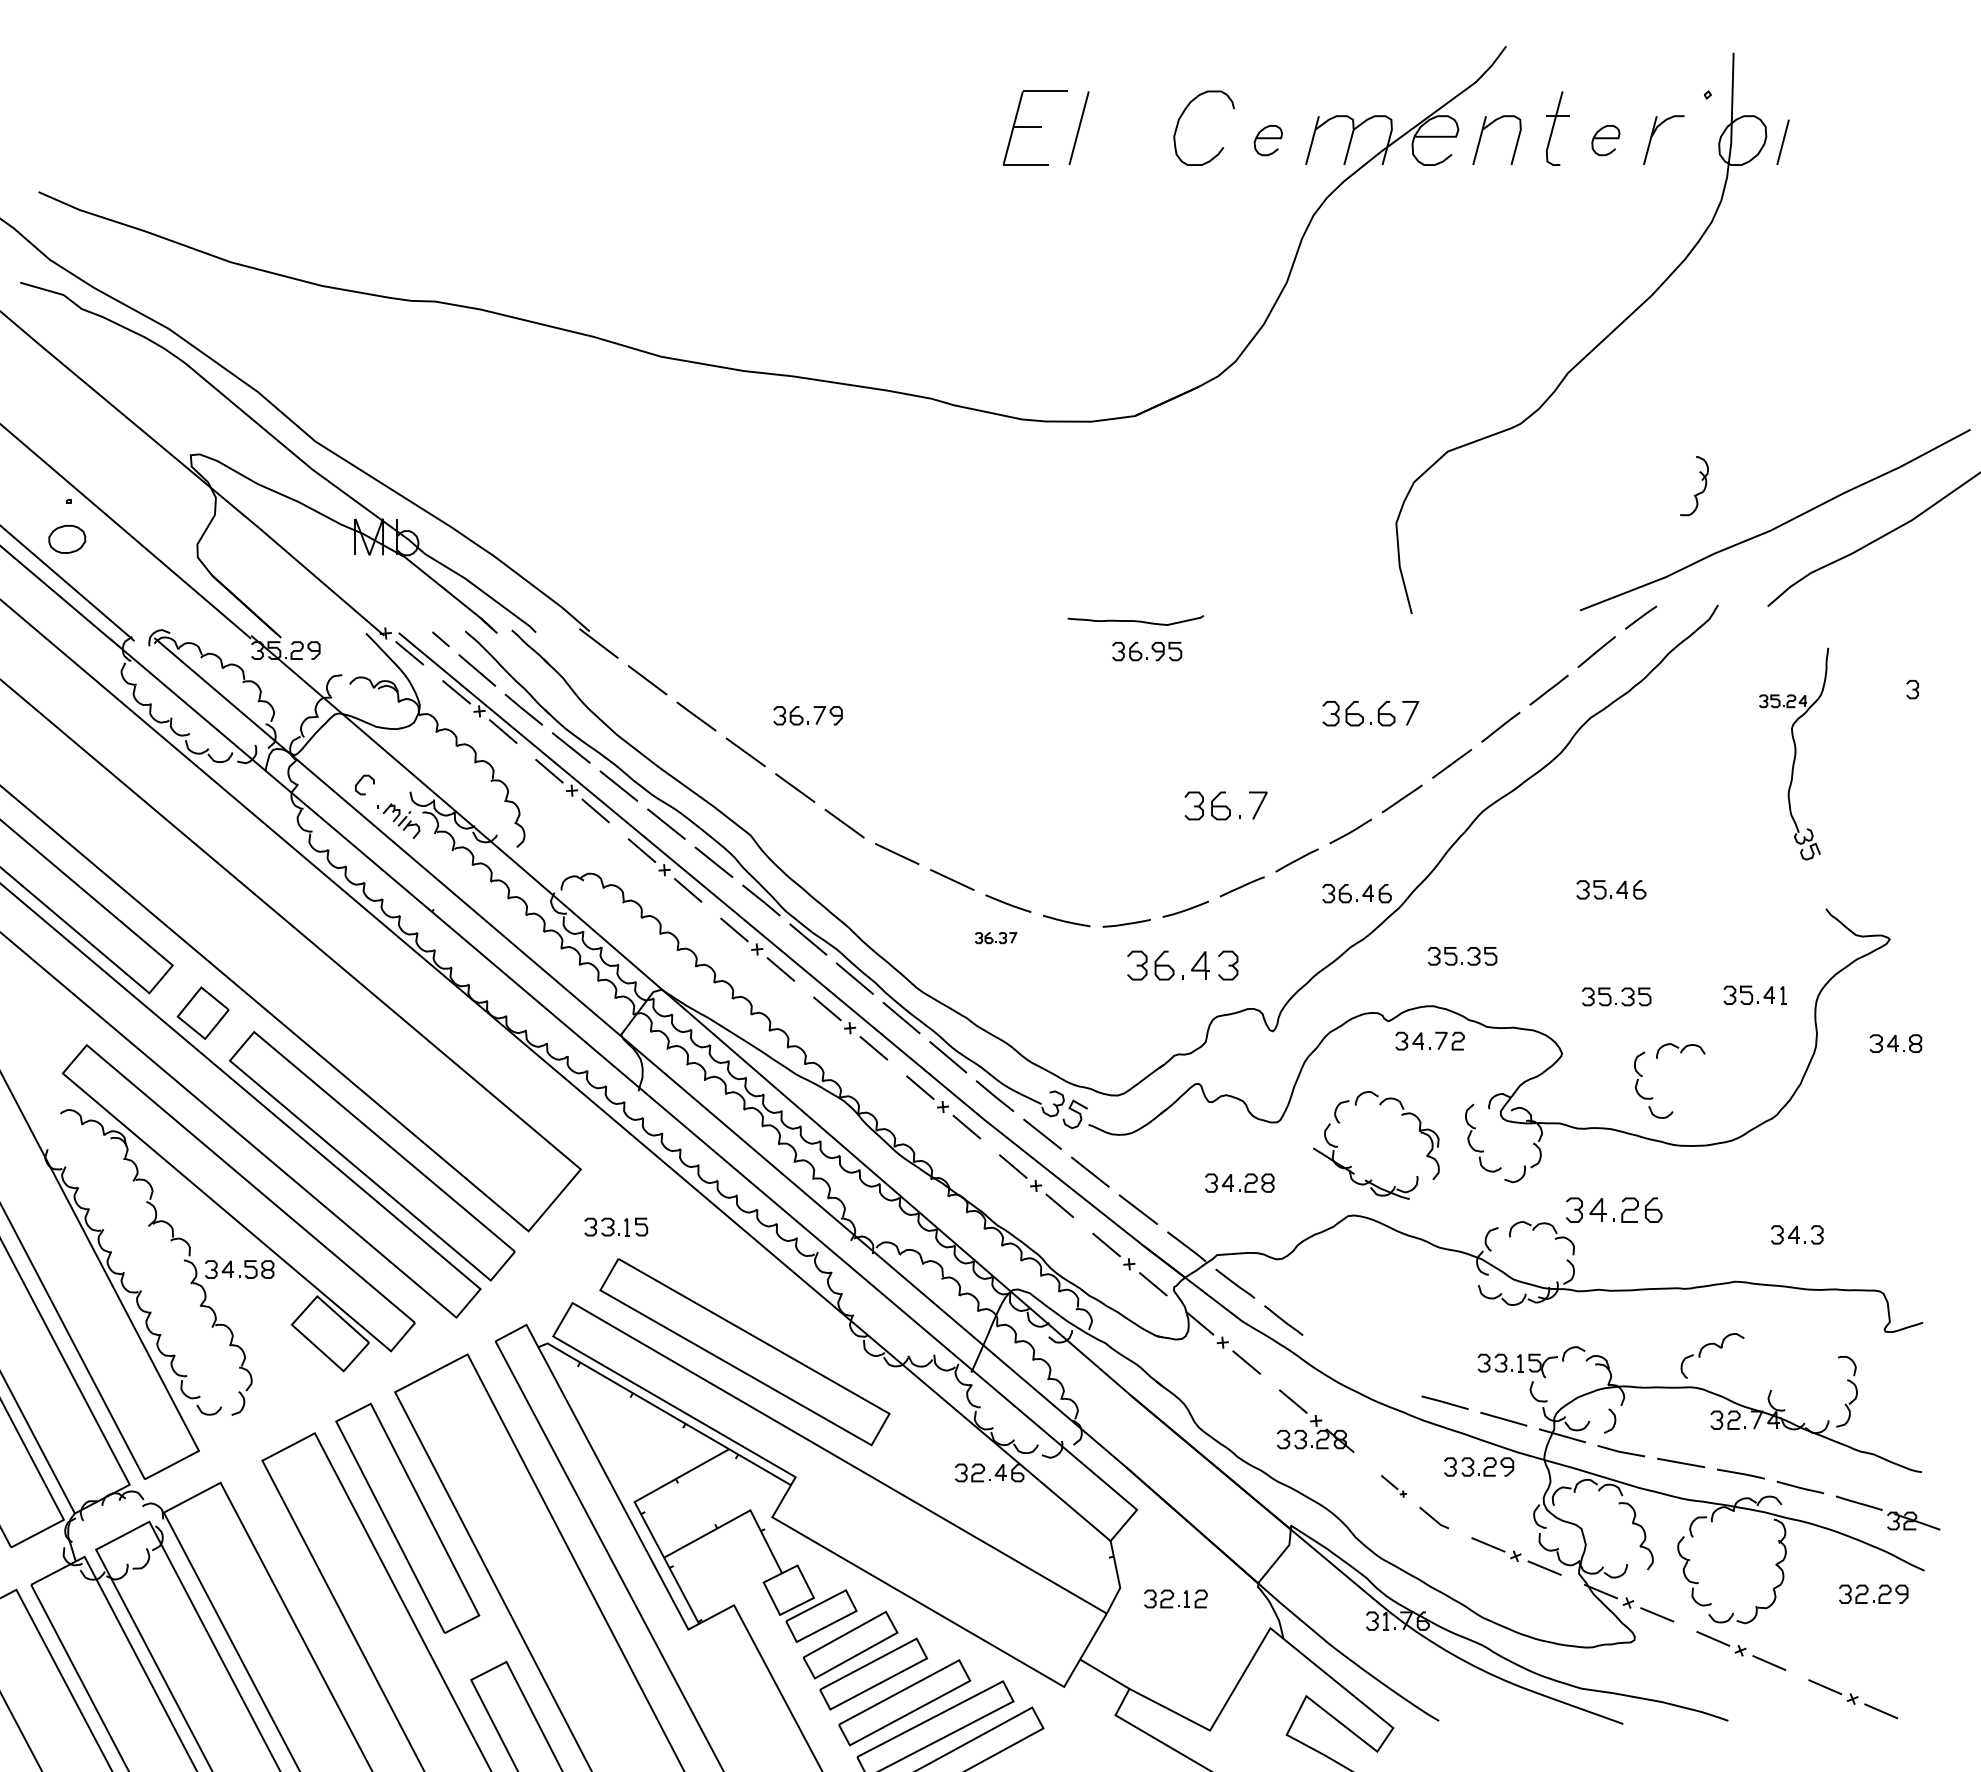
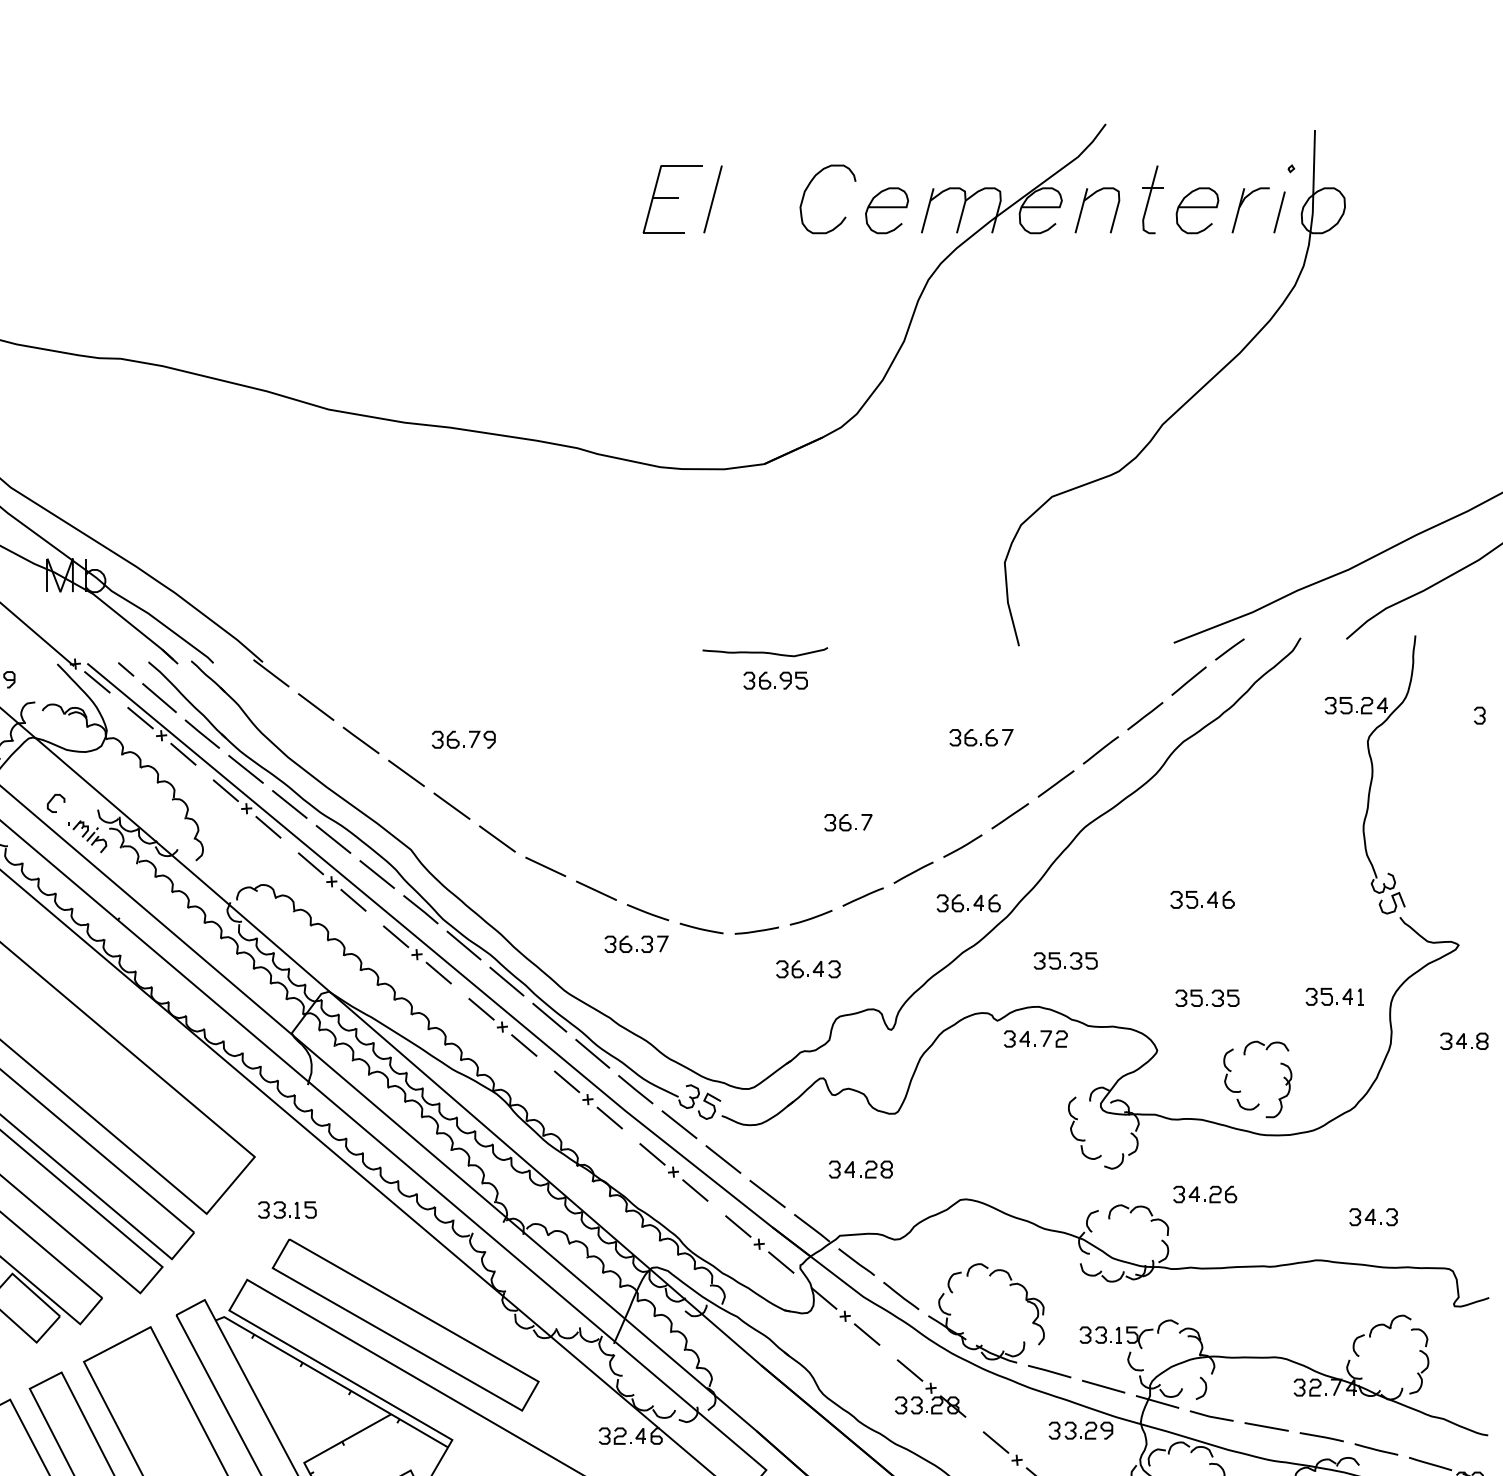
part: (1268, 140) -> (887, 210), size x1.67
part: (1605, 140) -> (1197, 210), size x1.67
line: (1782, 142) -> (1279, 212), moved
part: (1697, 493) -> (1281, 1097), moved
part: (1370, 713) -> (981, 737), size x0.71
part: (1793, 753) -> (1370, 774), size x1.43
part: (1226, 805) -> (848, 822), size x0.62
part: (995, 937) -> (636, 943), size x1.67
part: (1182, 964) -> (808, 968), size x0.62
part: (1351, 1165) -> (963, 1331), moved
part: (1613, 1210) -> (1204, 1194), size x0.71
part: (1716, 1346) -> (1385, 1327), moved
part: (1393, 1486) -> (1002, 1448), size x1.67

